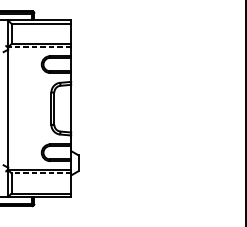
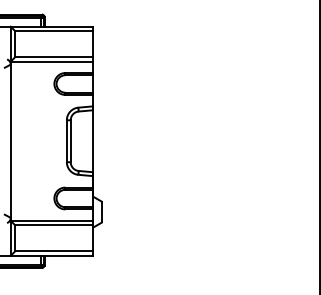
line: (39, 47) -> (51, 61), dashed -> solid
line: (41, 173) -> (53, 225), dashed -> solid

